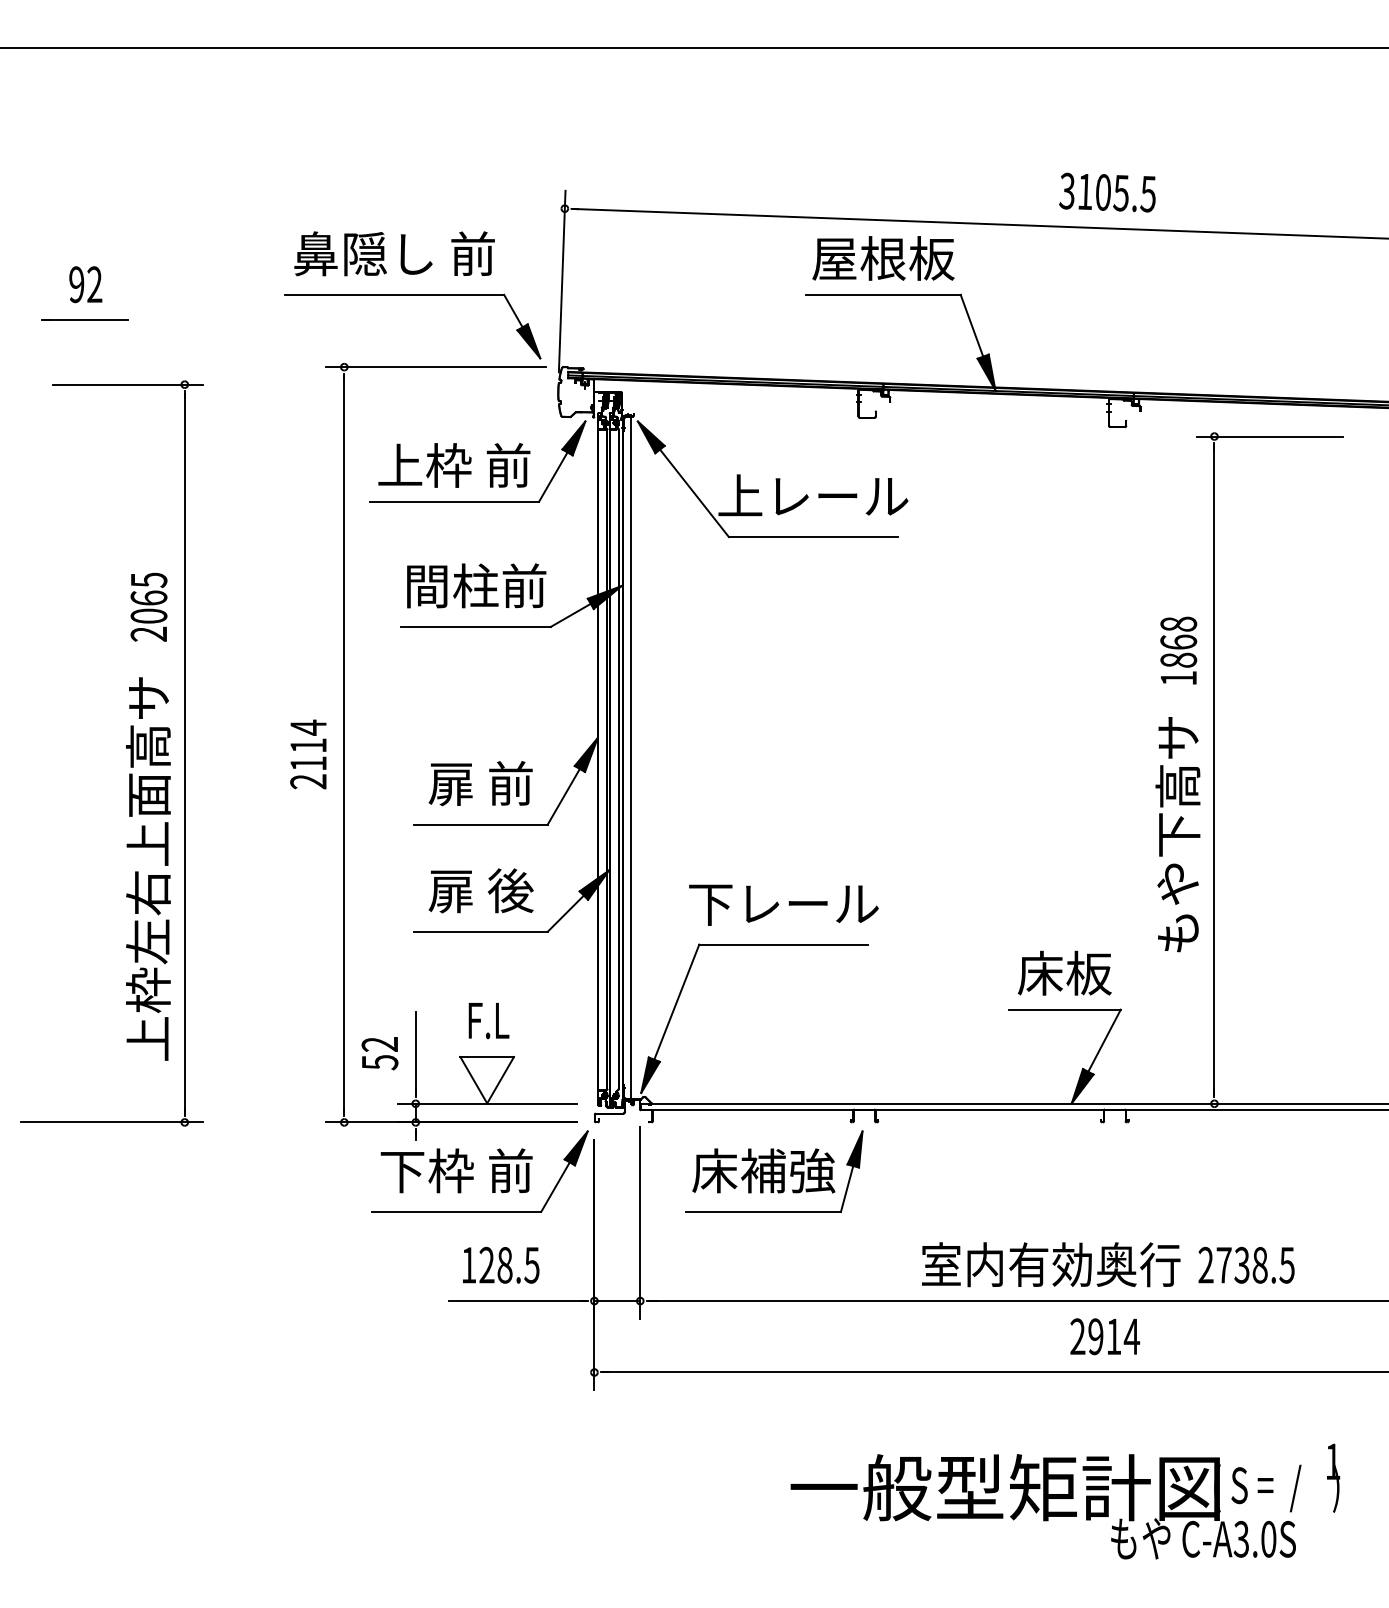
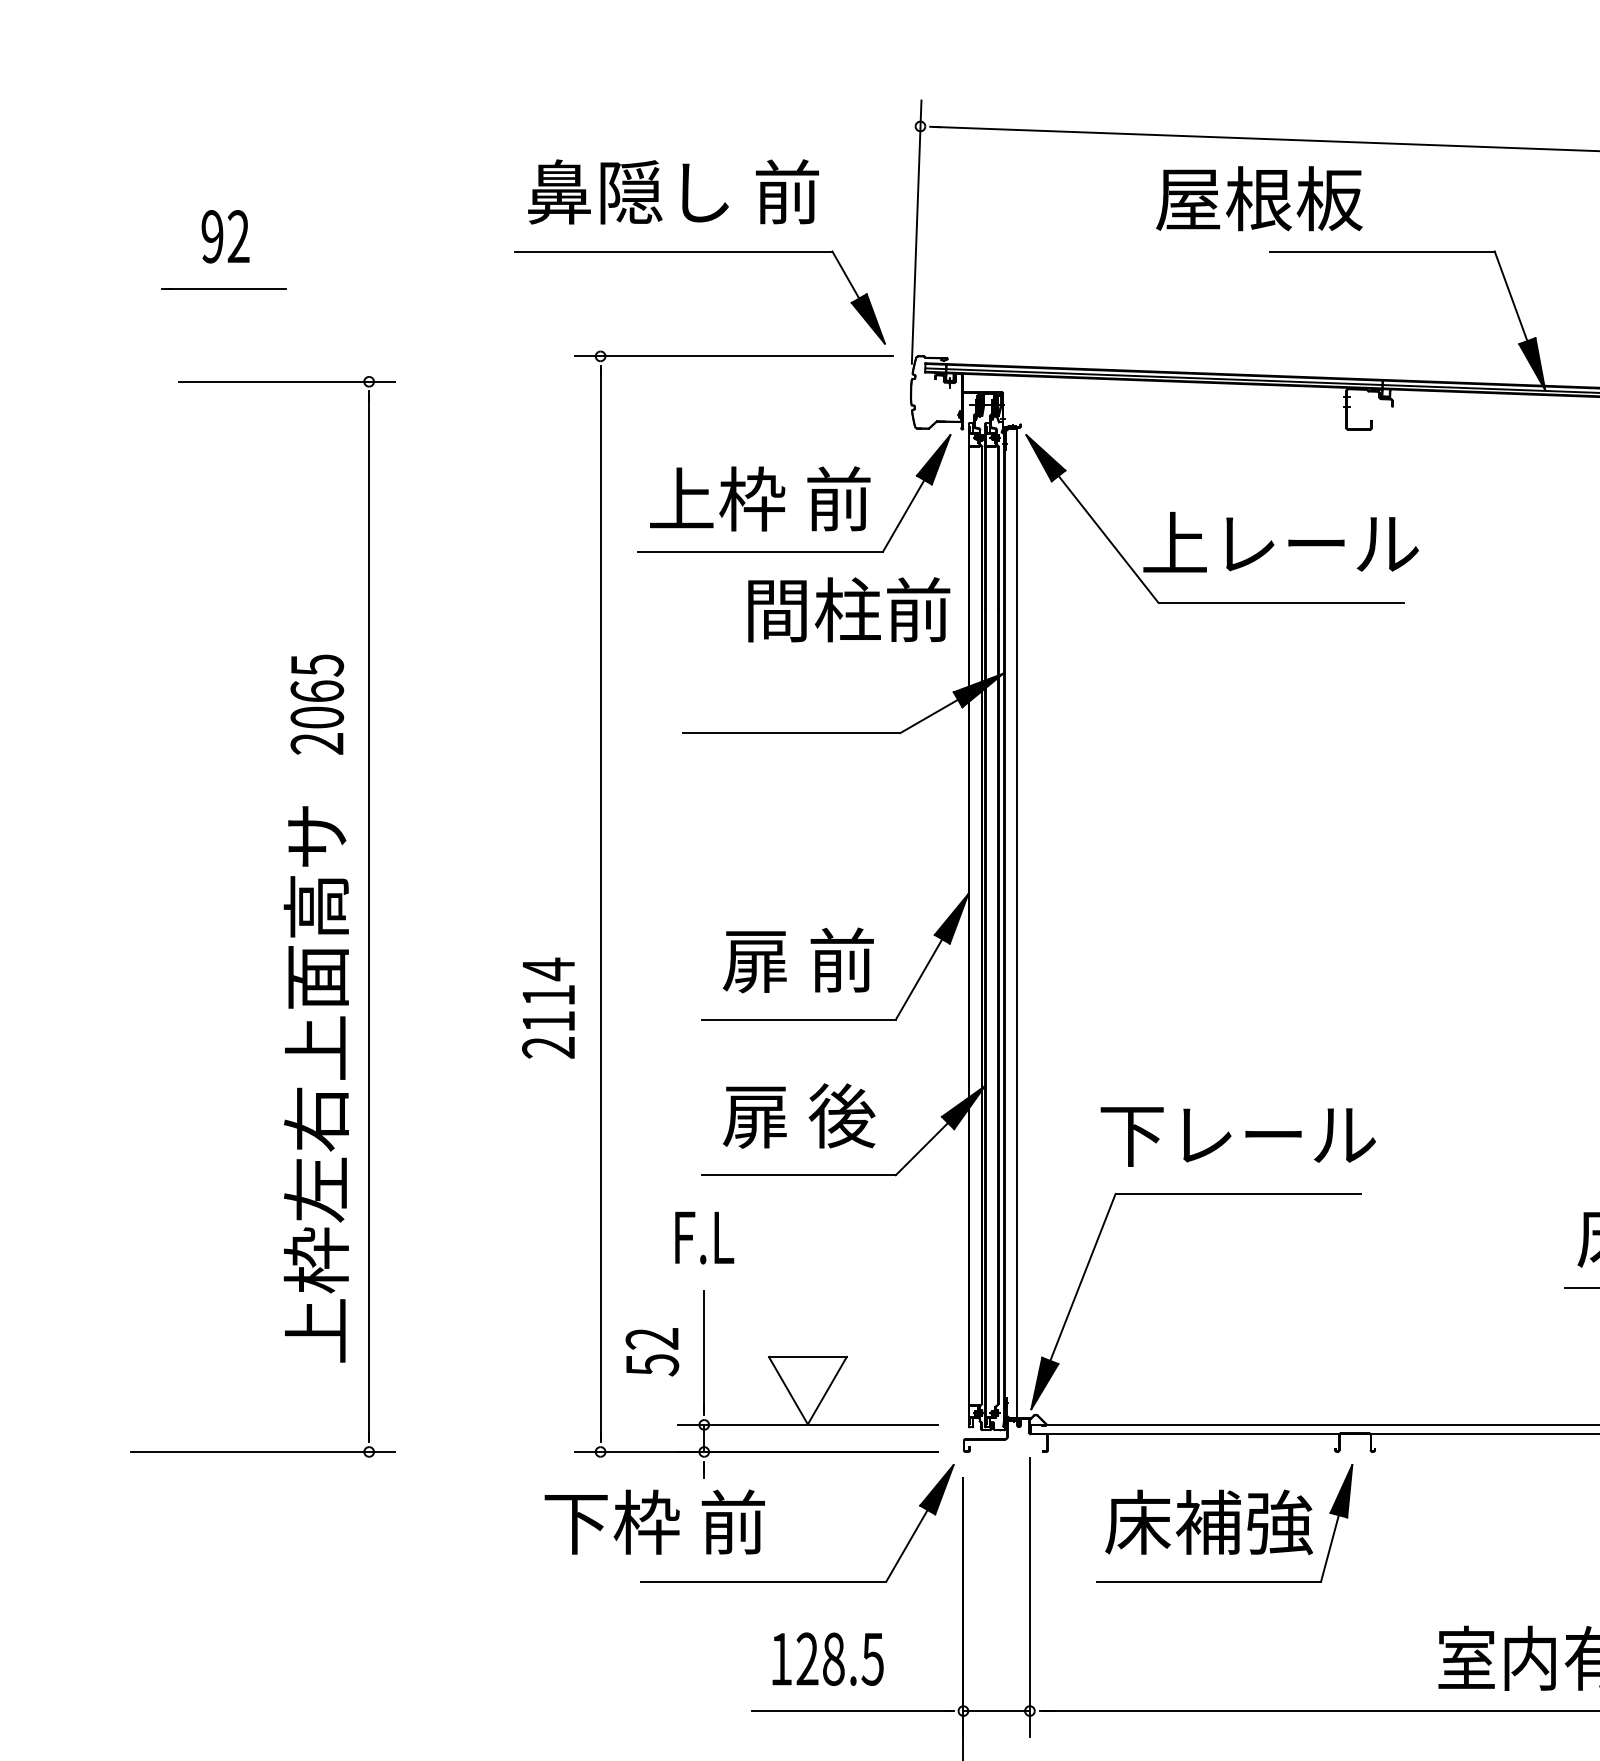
text: (883, 258) -> (1259, 198), moved
text: (476, 585) -> (848, 609), moved
text: (308, 754) -> (548, 1008), moved
text: (488, 1021) -> (703, 1238), moved
text: (456, 1170) -> (654, 1521), moved

